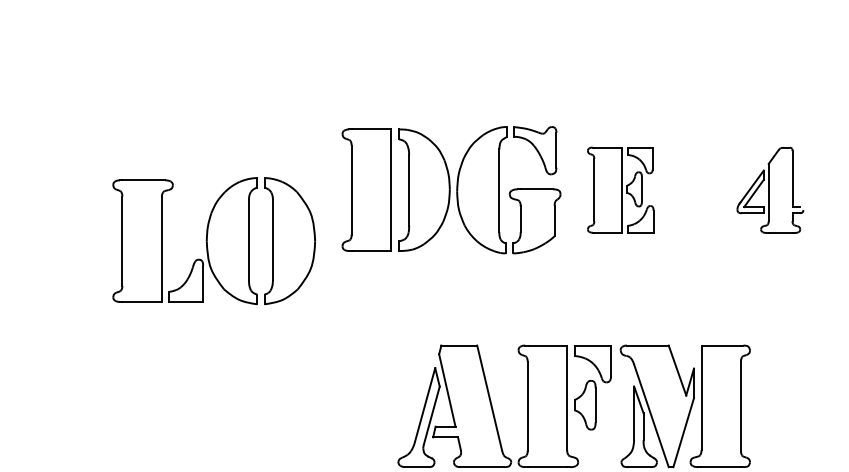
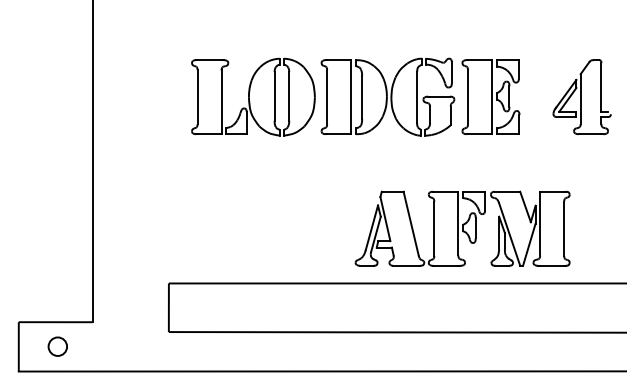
part: (619, 189) -> (490, 96), size x1.43
part: (769, 190) -> (581, 97), size x1.43
part: (214, 240) -> (253, 96), moved

